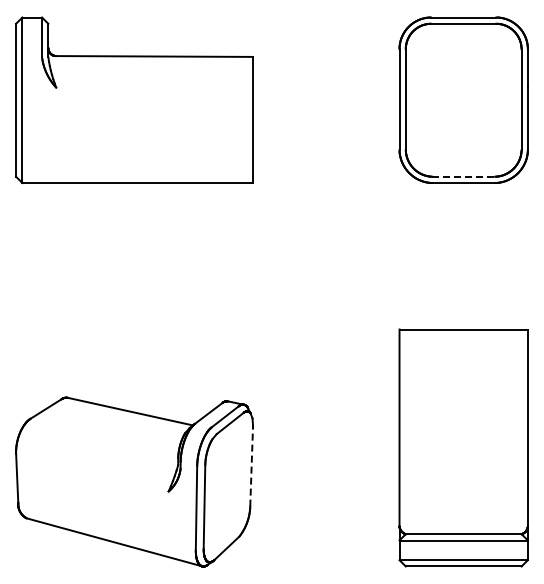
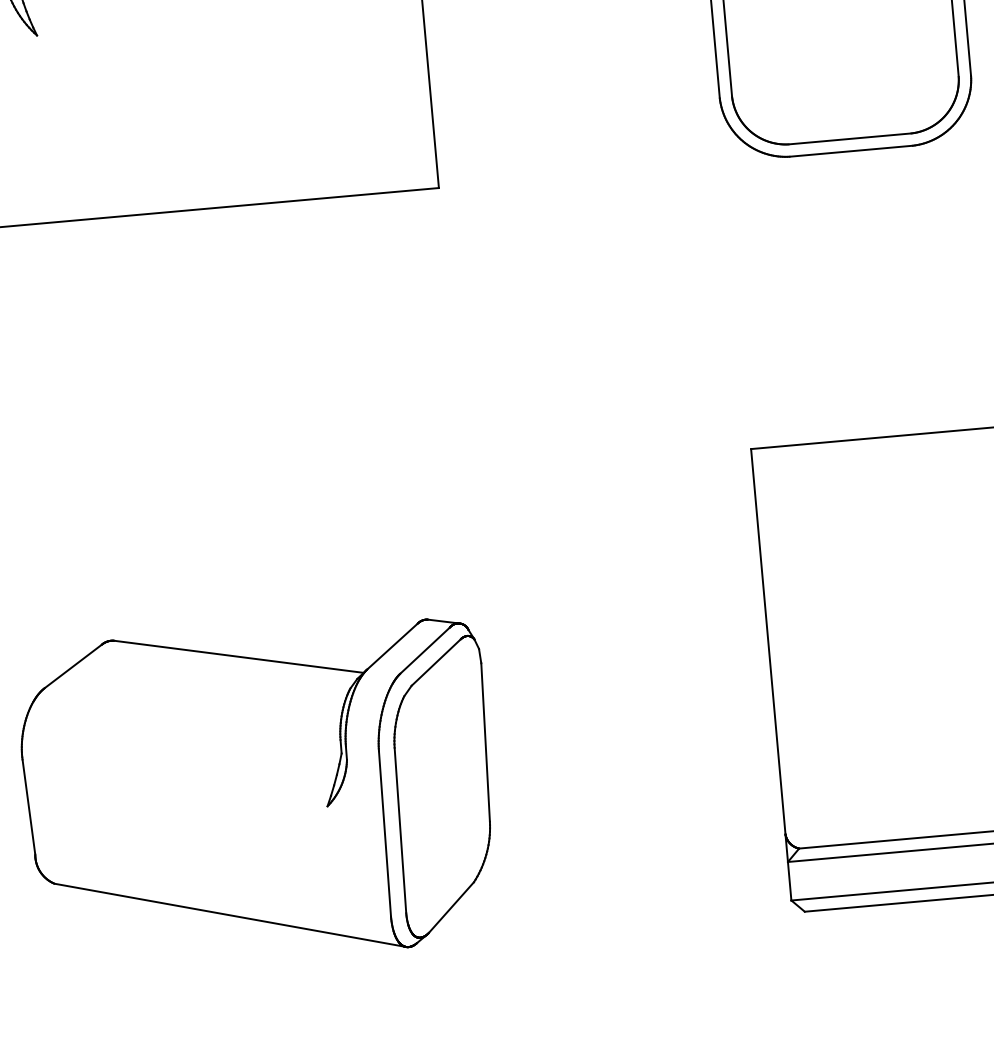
line: (464, 176) -> (851, 138), dashed -> solid
line: (251, 465) -> (485, 741), dashed -> solid

